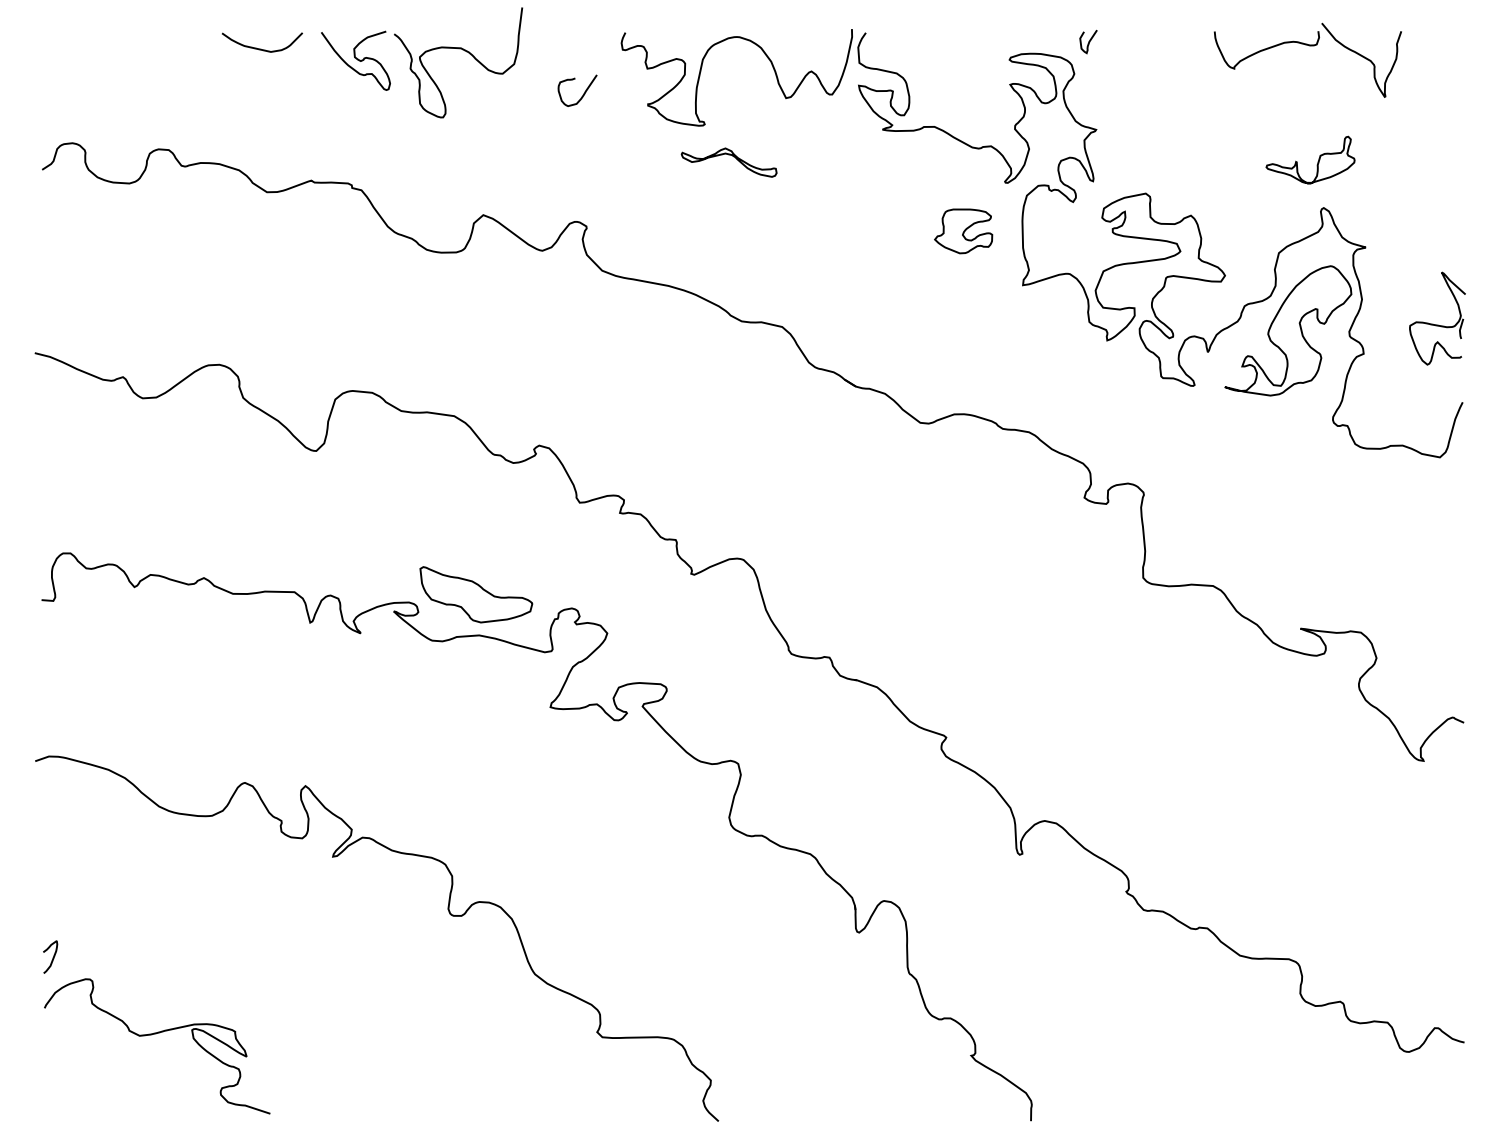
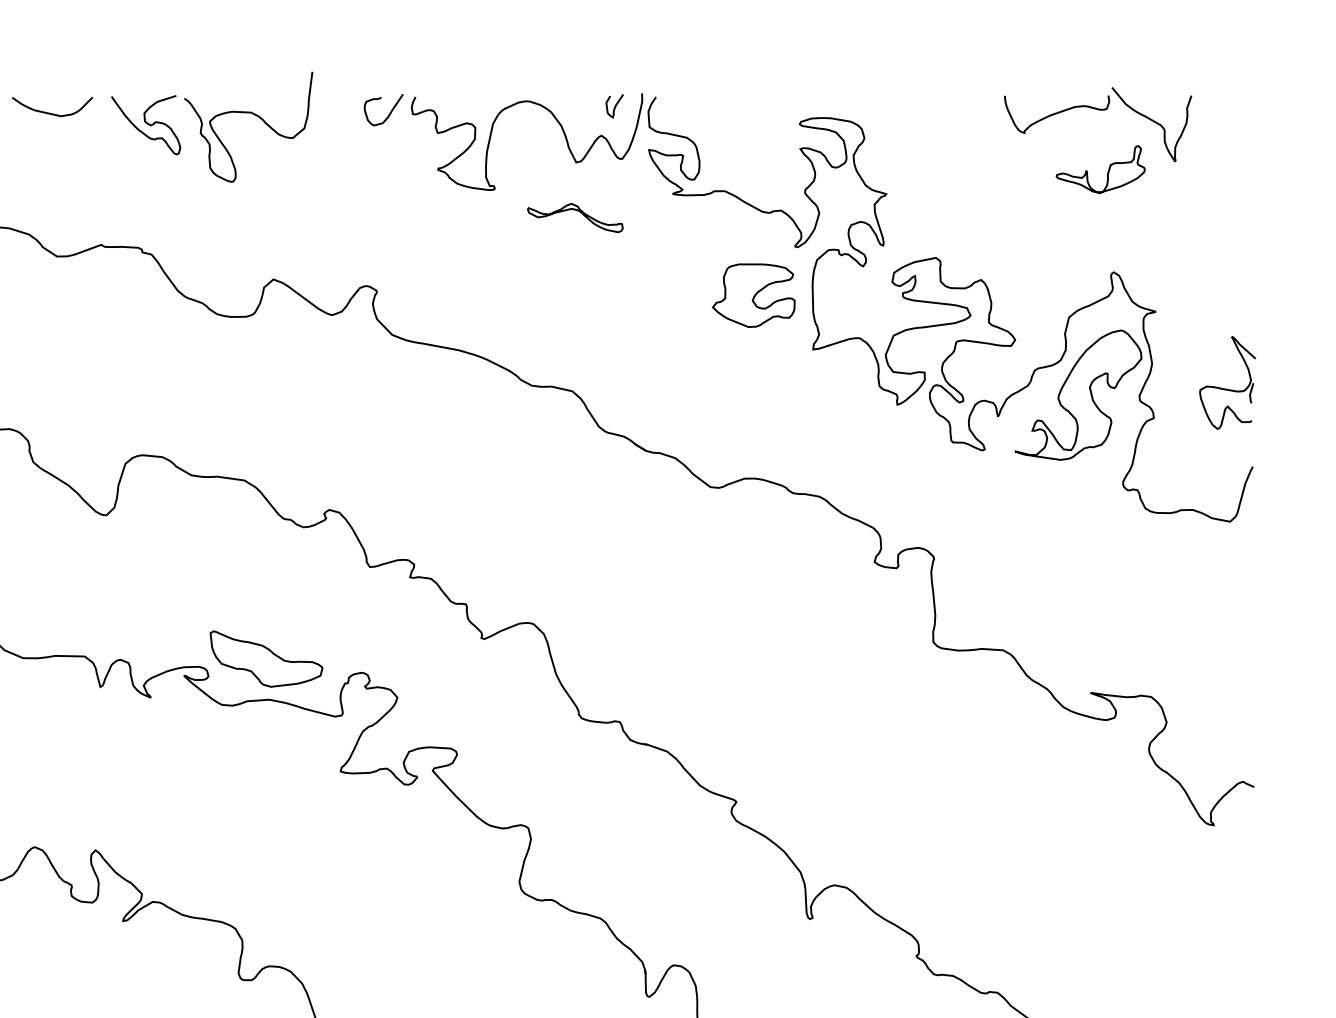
curve: (1088, 41) -> (614, 105), moved
curve: (583, 93) -> (389, 112), moved
part: (728, 155) -> (574, 210), moved
part: (1317, 161) -> (1107, 170), moved
part: (963, 231) -> (753, 295), size x1.43

